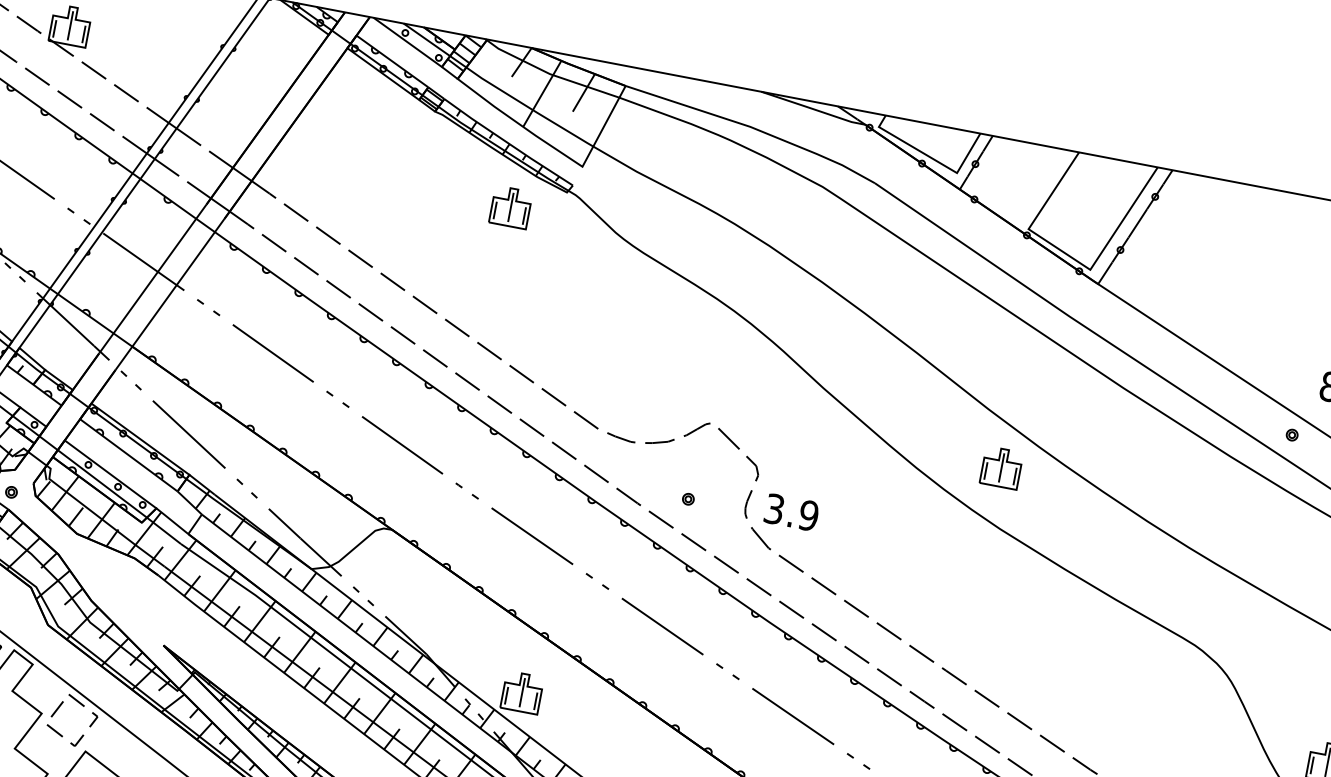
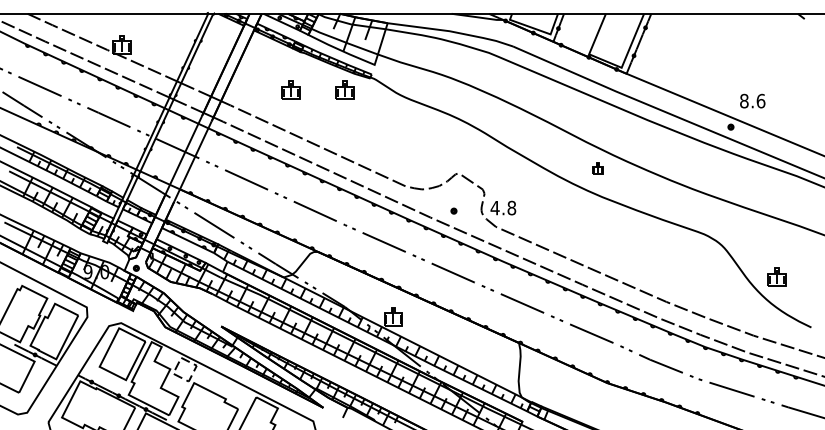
part: (399, 184) -> (290, 89), added
part: (1000, 467) -> (597, 168), size x0.6
text: (791, 511) -> (503, 207), 3.9 -> 4.8

